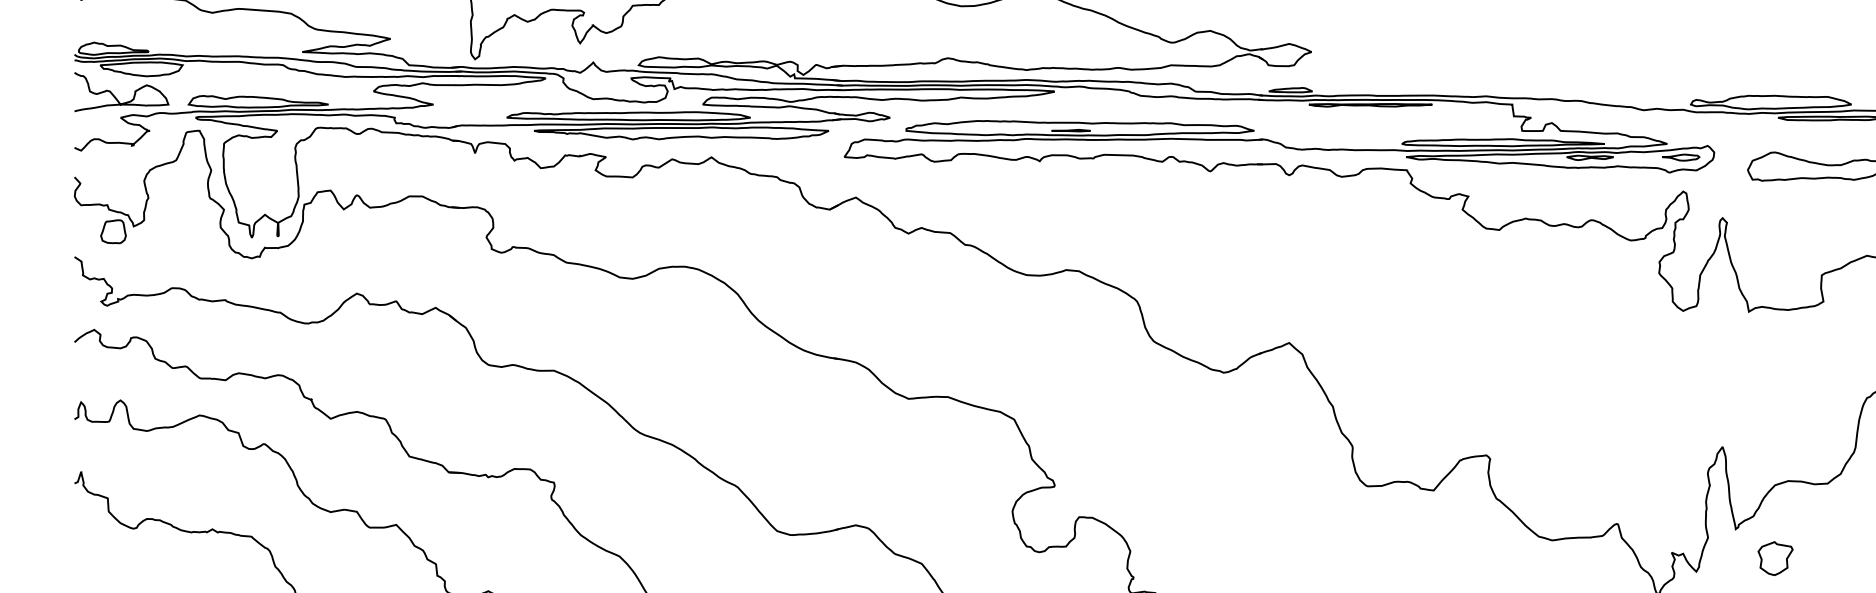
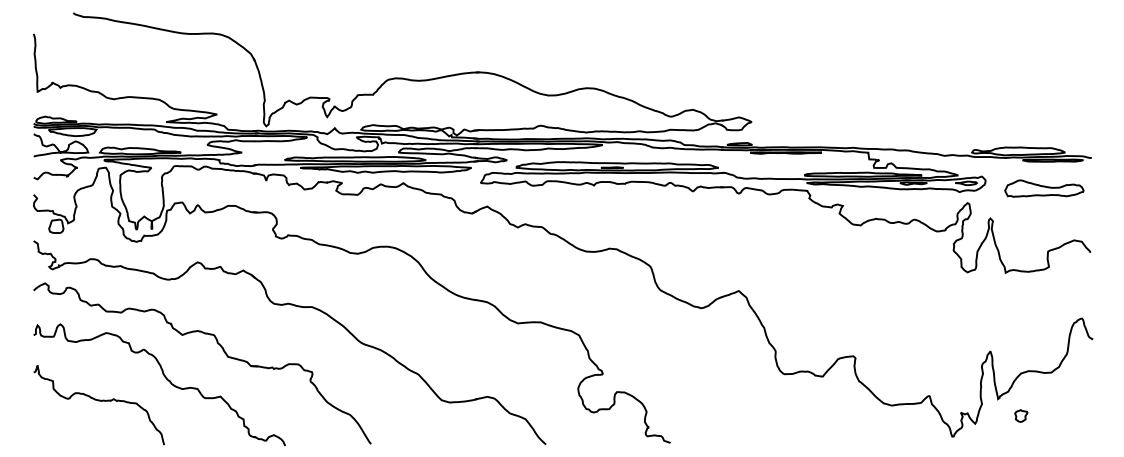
part: (1776, 557) -> (1021, 415), size x0.62

